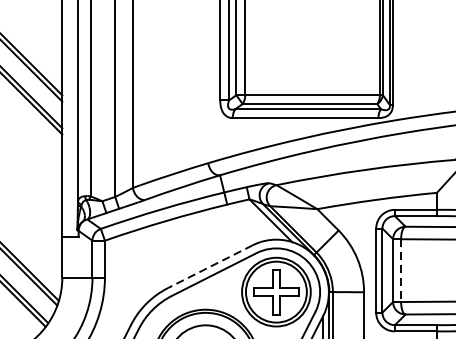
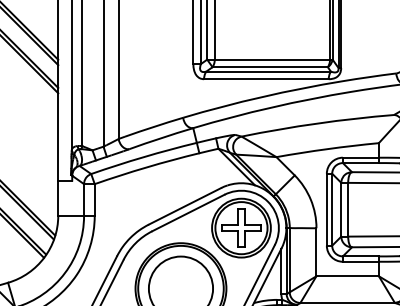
line: (209, 266) -> (184, 206), dashed -> solid
line: (401, 270) -> (348, 209), dashed -> solid

